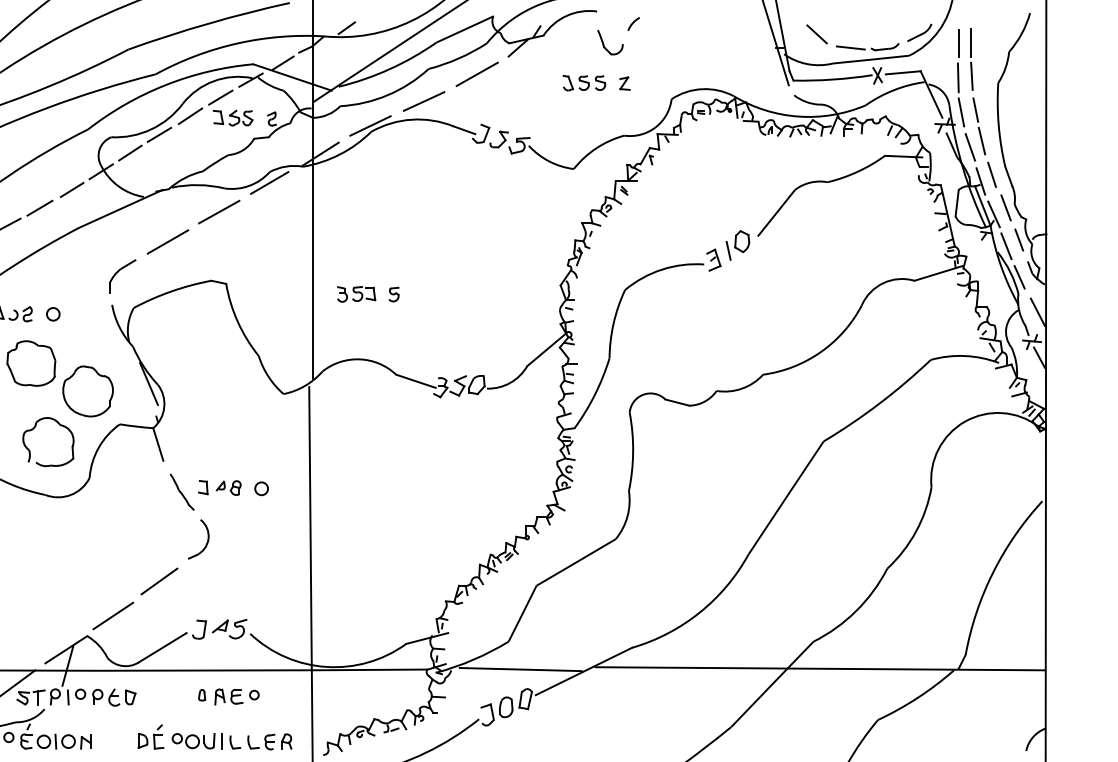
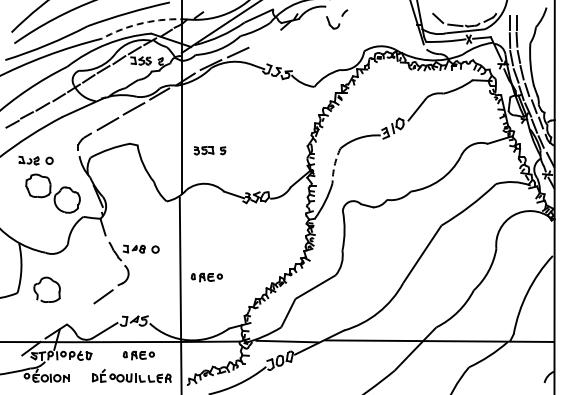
arc: (237, 44) -> (143, 23), solid -> dashed
line: (475, 73) -> (264, 38), removed
part: (595, 81) -> (325, 42), removed
arc: (613, 323) -> (334, 165), solid -> dashed
part: (35, 429) -> (40, 283), moved
part: (361, 543) -> (206, 277), added
line: (114, 616) -> (80, 314), removed

